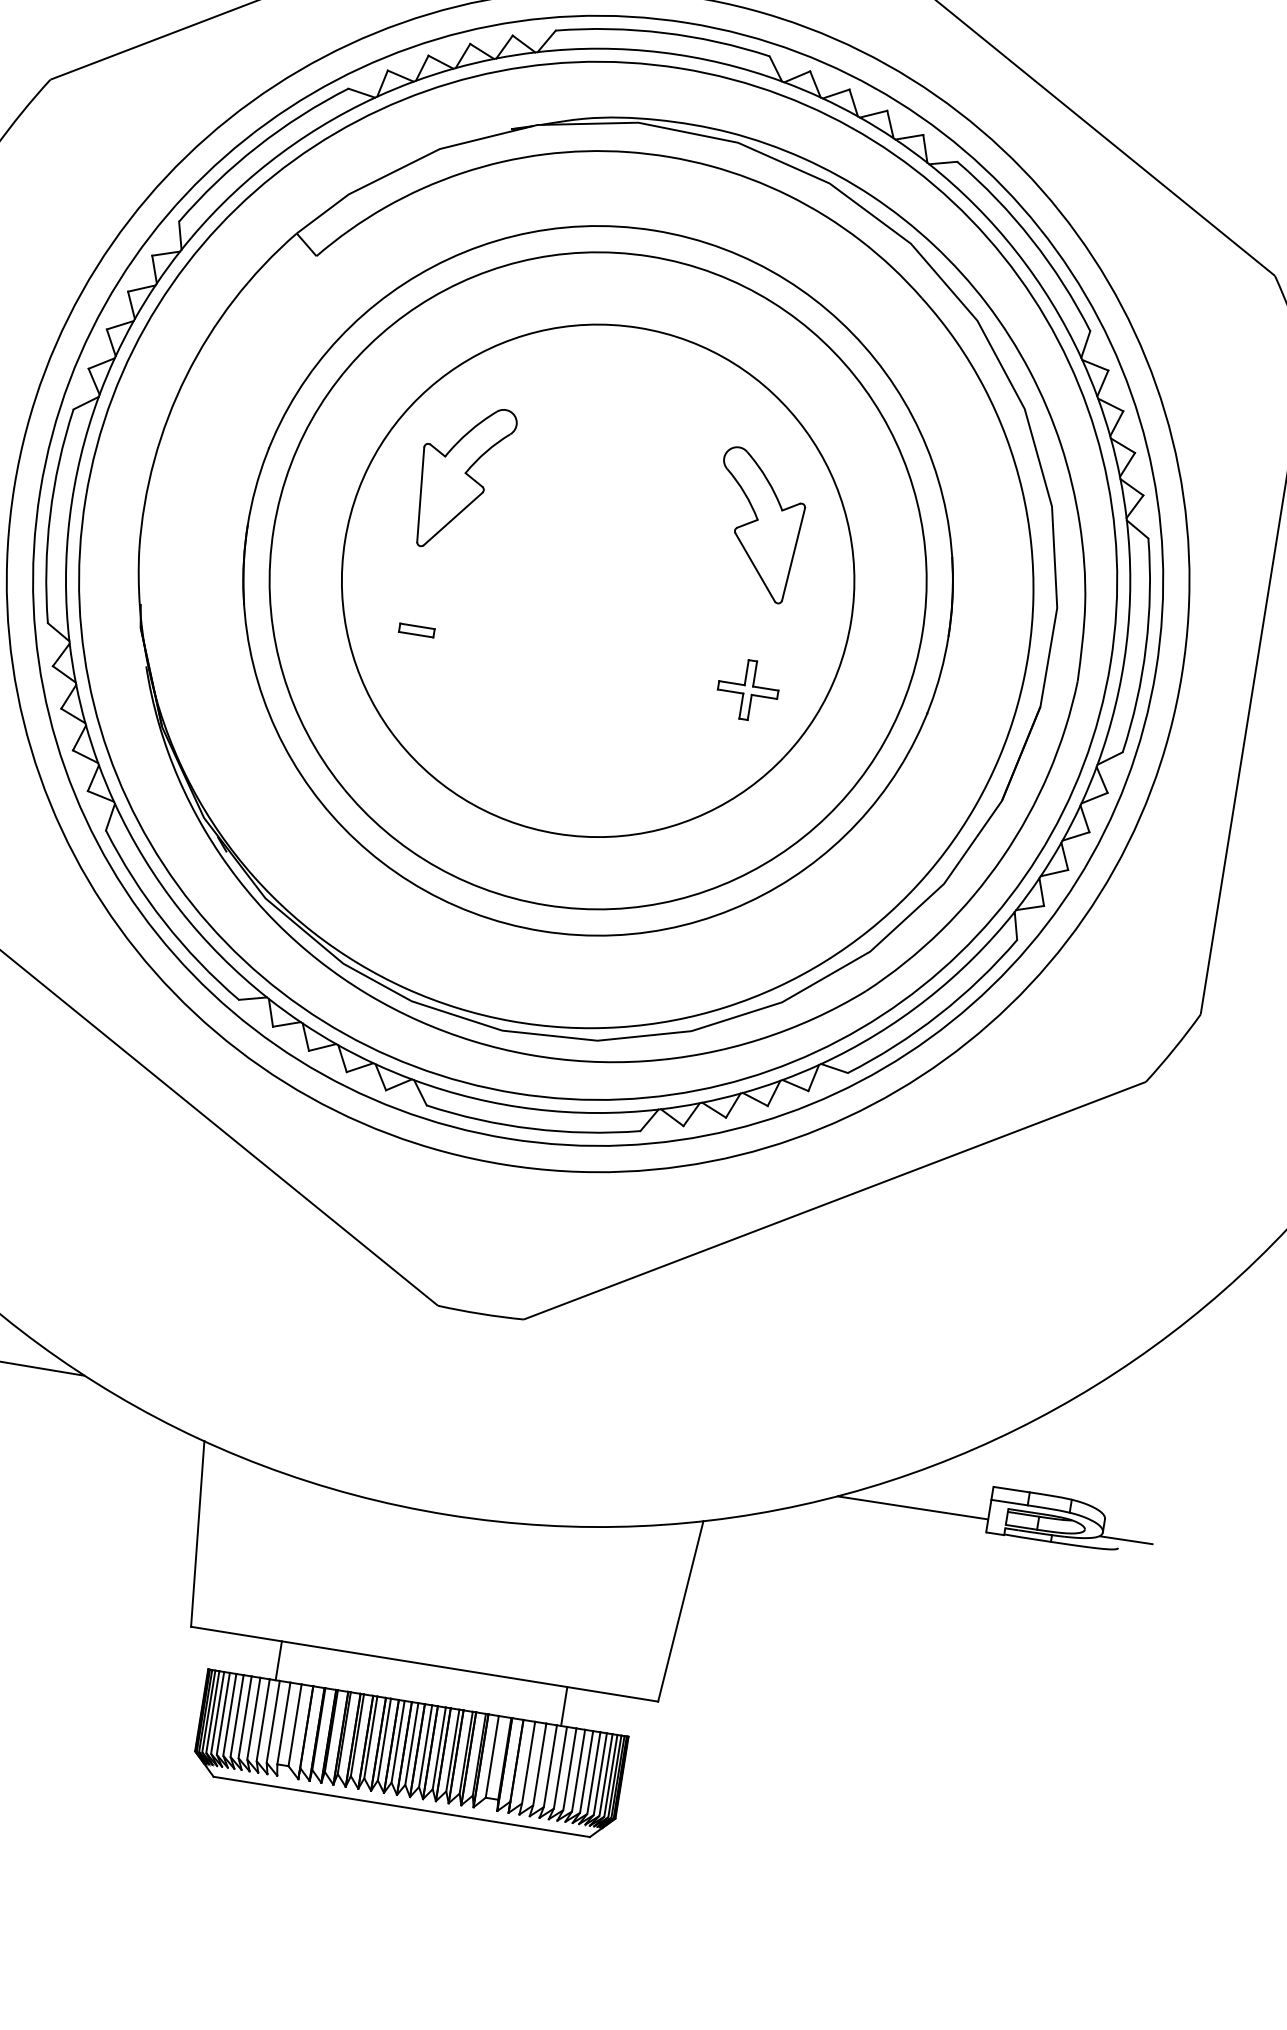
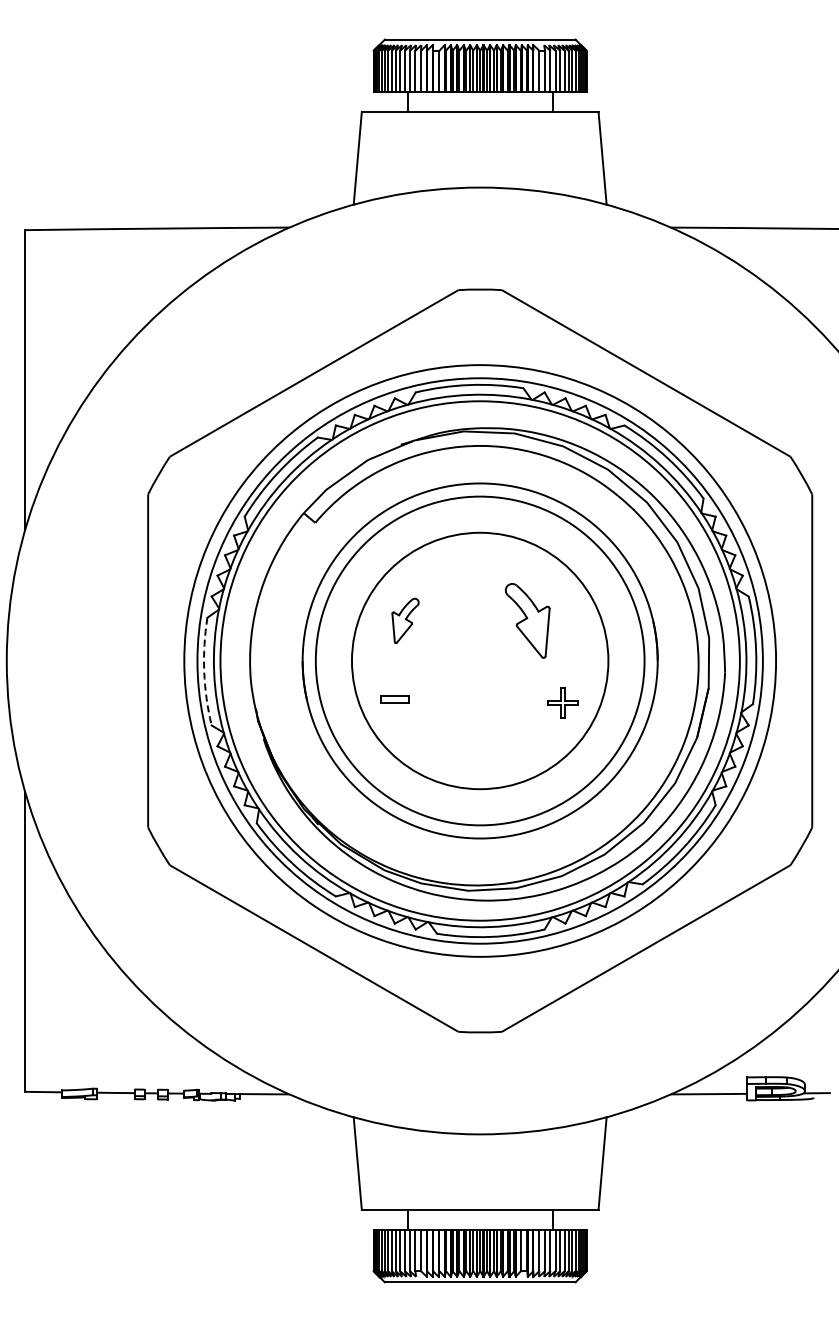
part: (463, 477) -> (405, 620), size x0.6
arc: (50, 514) -> (204, 671), solid -> dashed
part: (757, 524) -> (527, 620), moved
part: (416, 629) -> (394, 699), size x1.6

